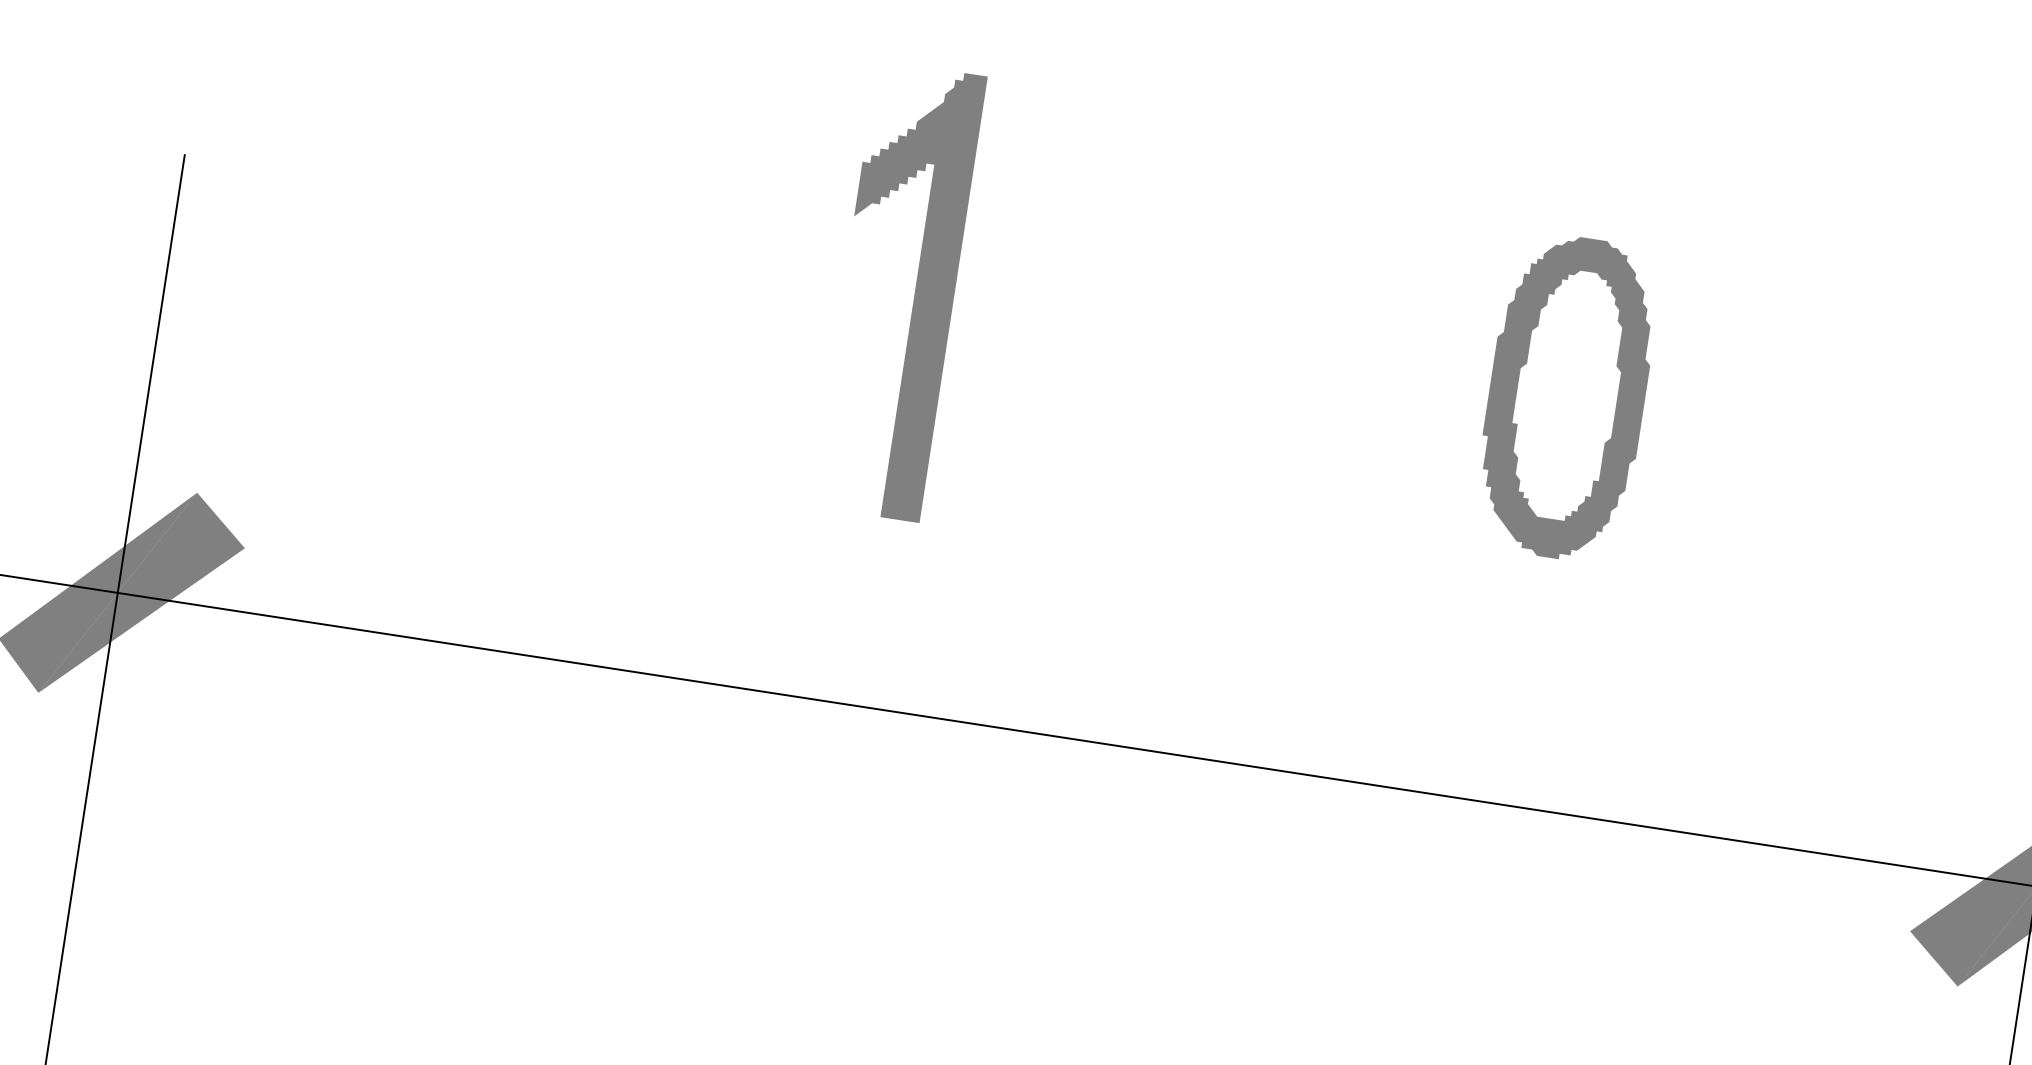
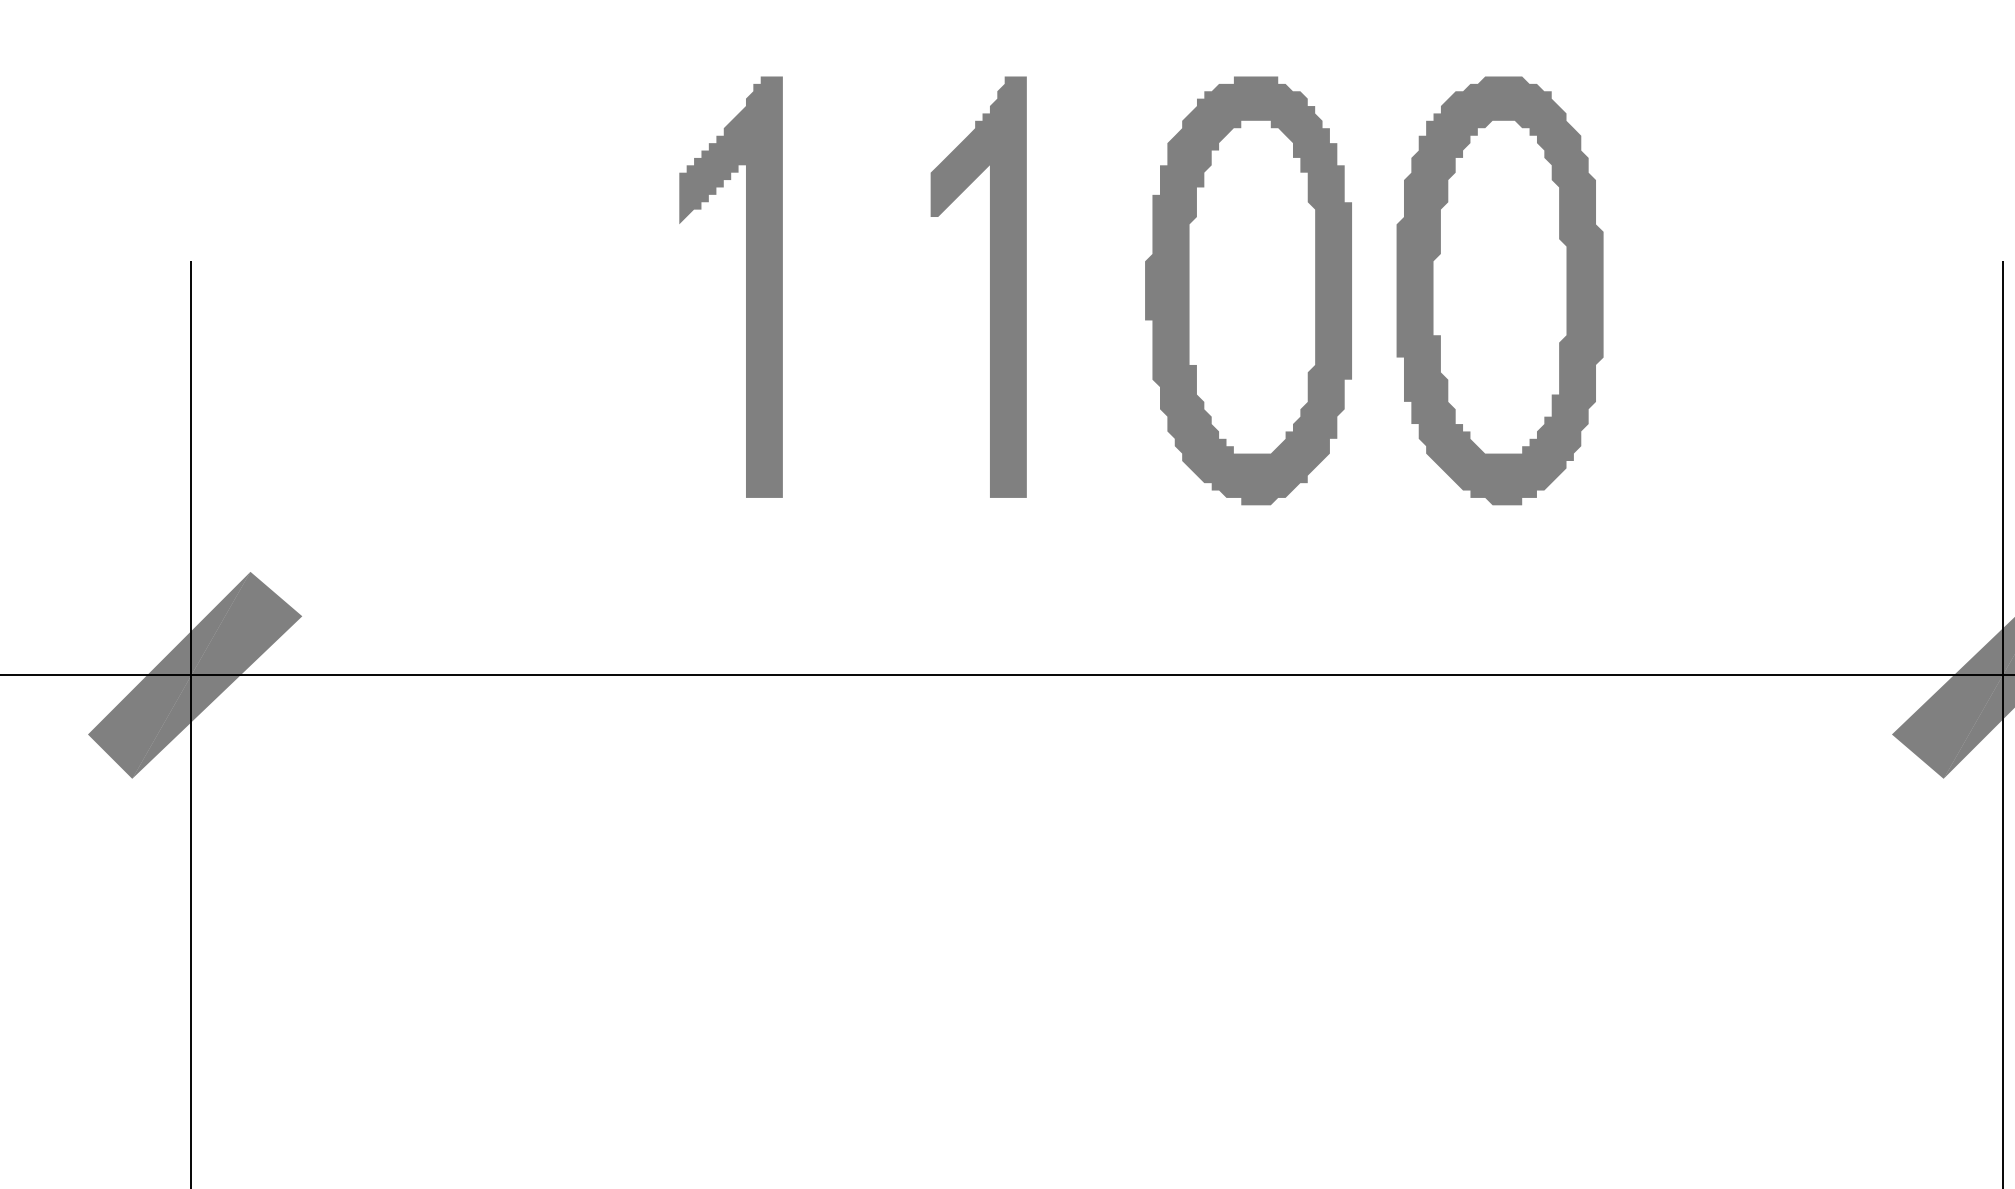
part: (915, 293) -> (746, 286), moved
fill: (1014, 308) -> (978, 286), added
part: (1300, 356) -> (1248, 290), added
part: (1566, 397) -> (1499, 290), size x1.43

